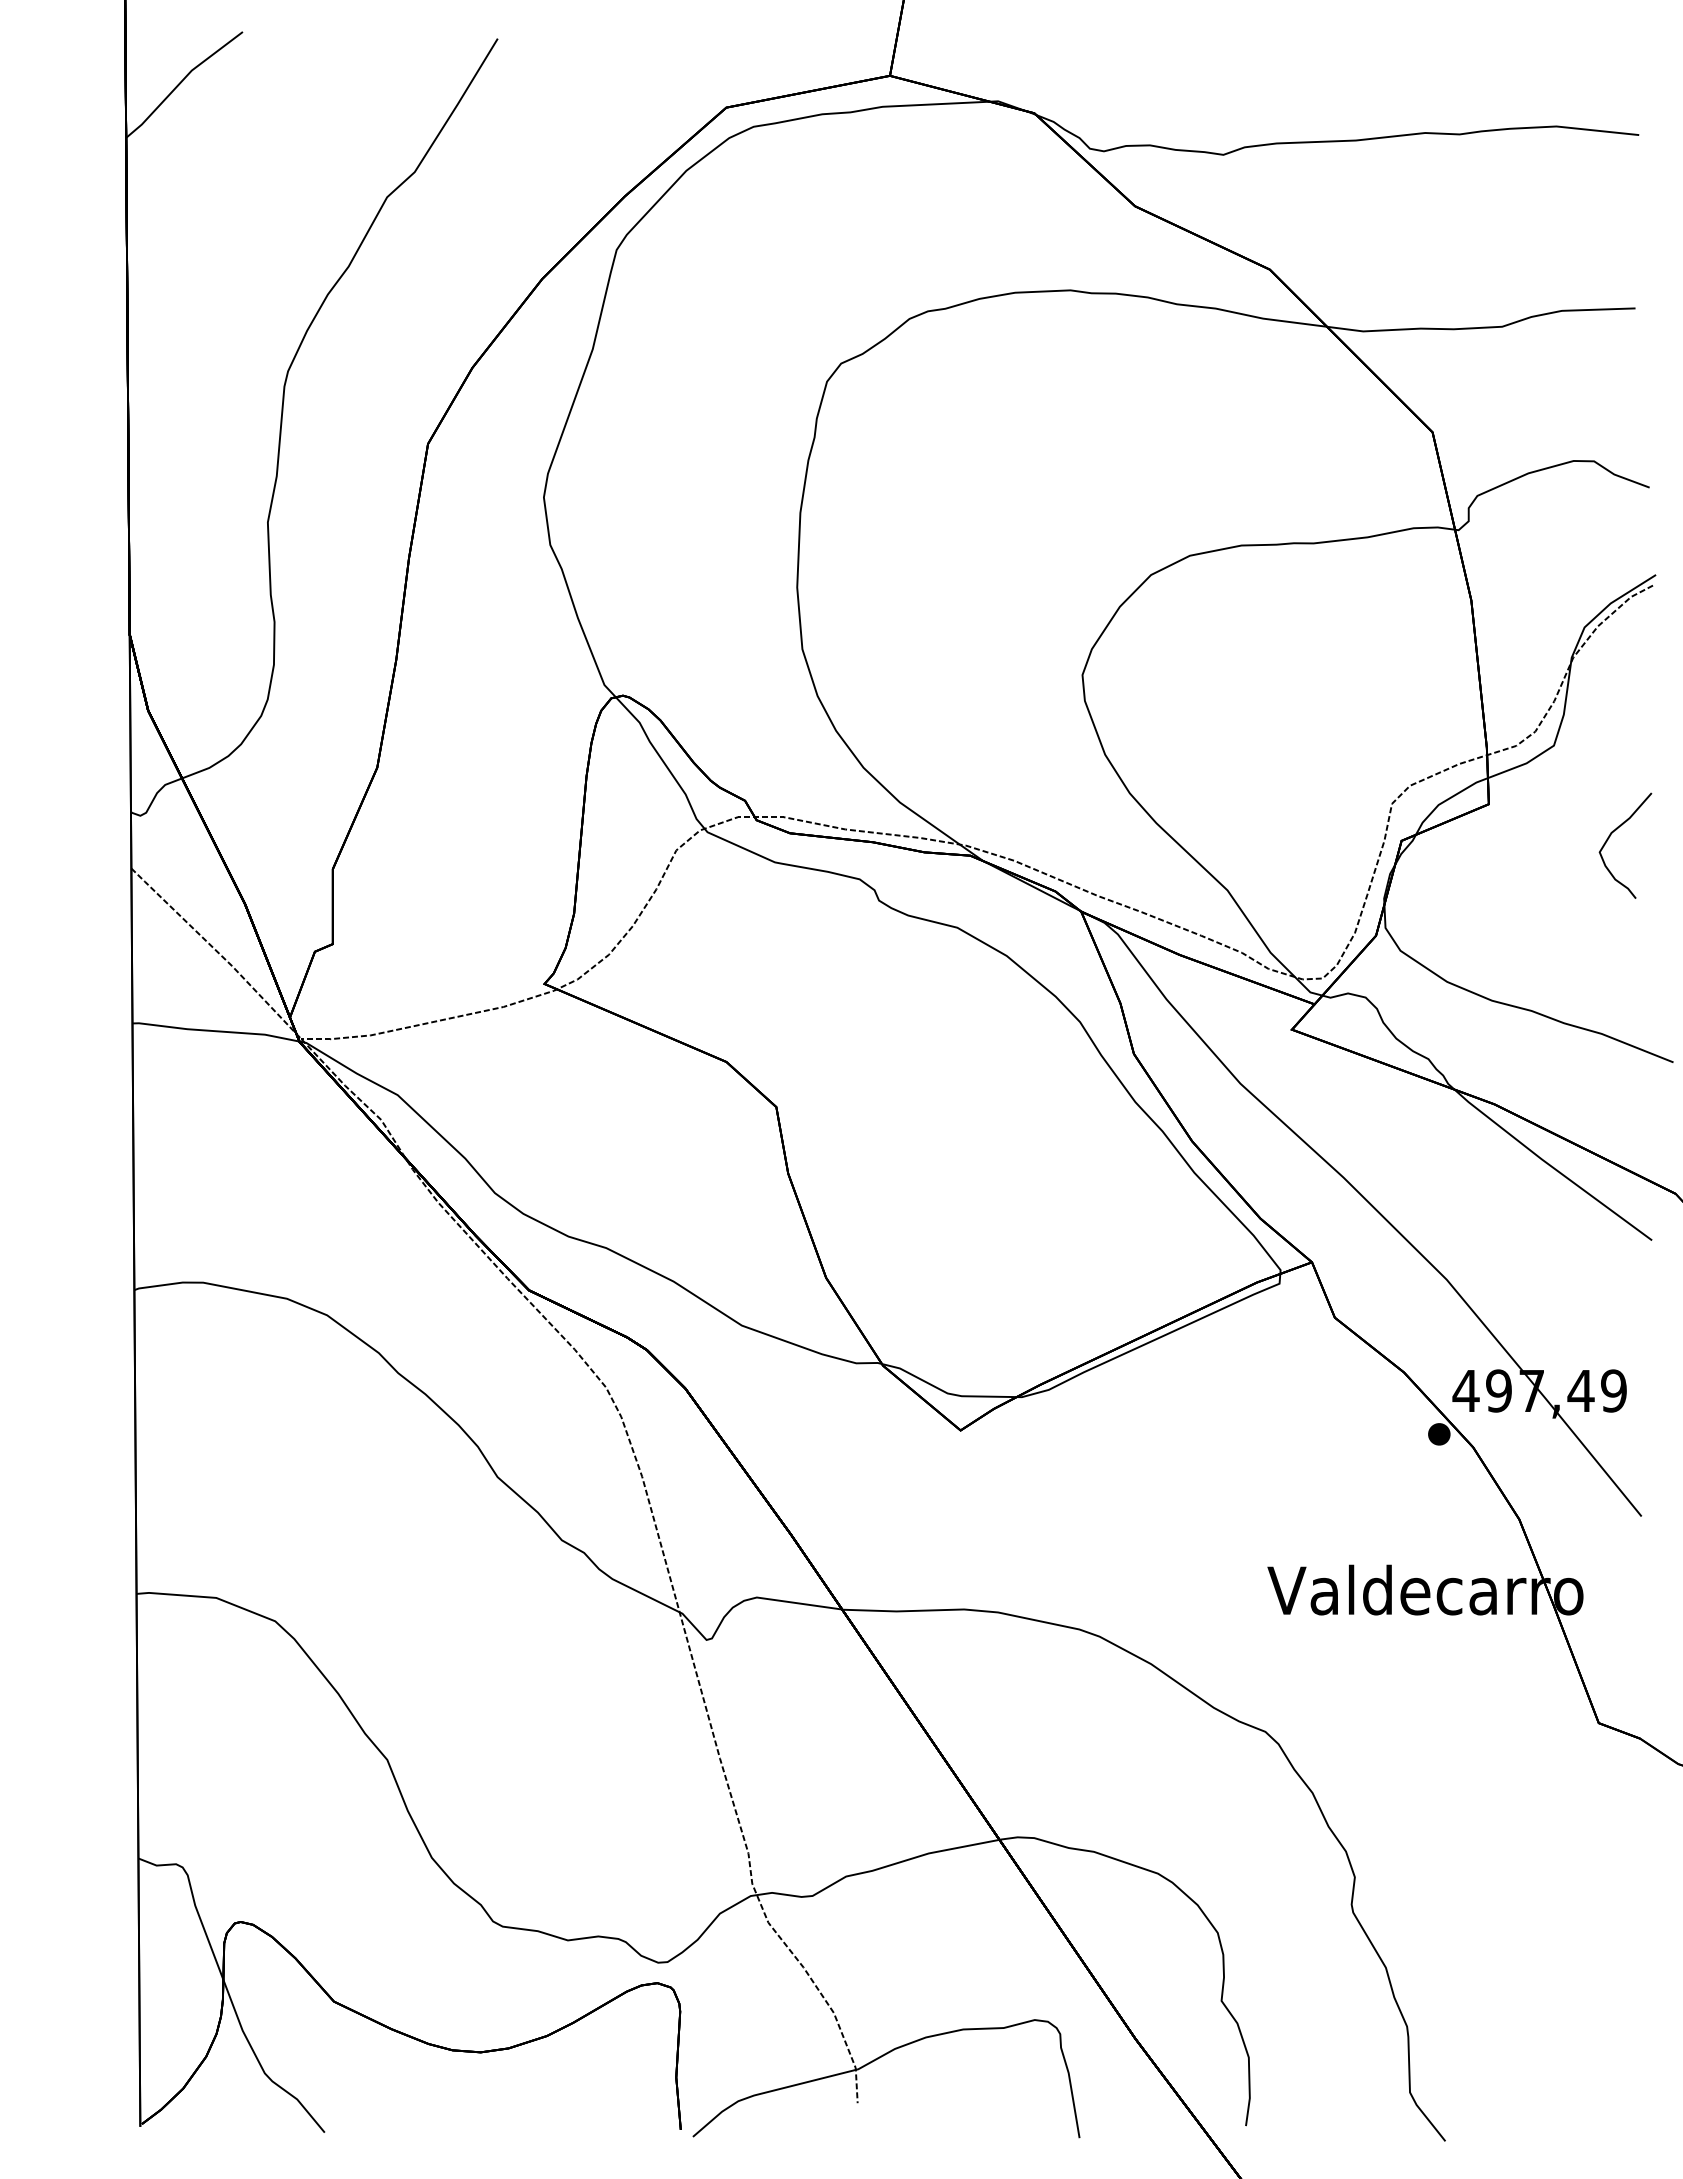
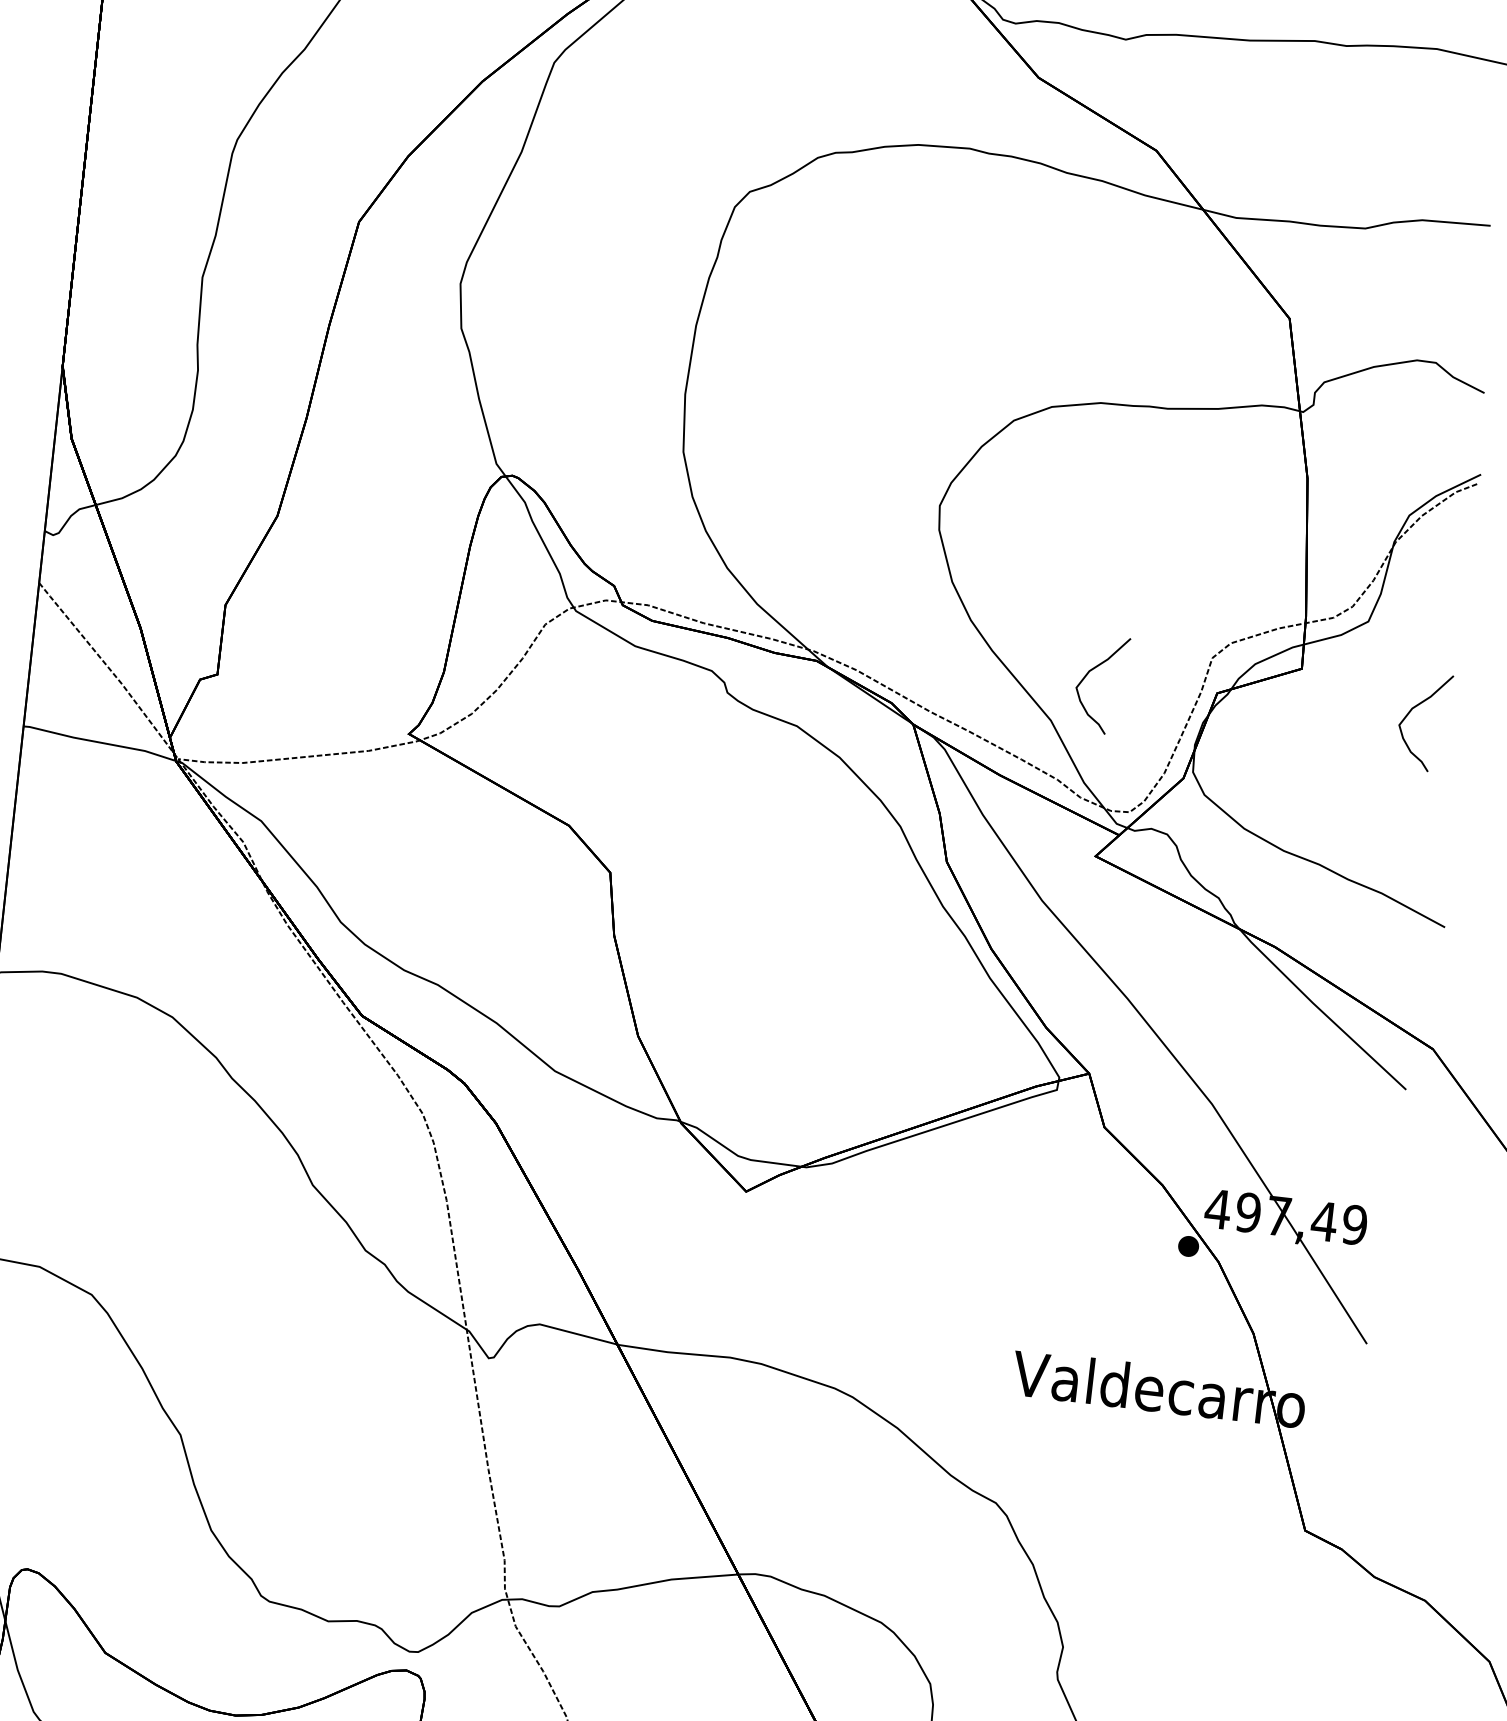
part: (1262, 835) -> (1089, 673), added

